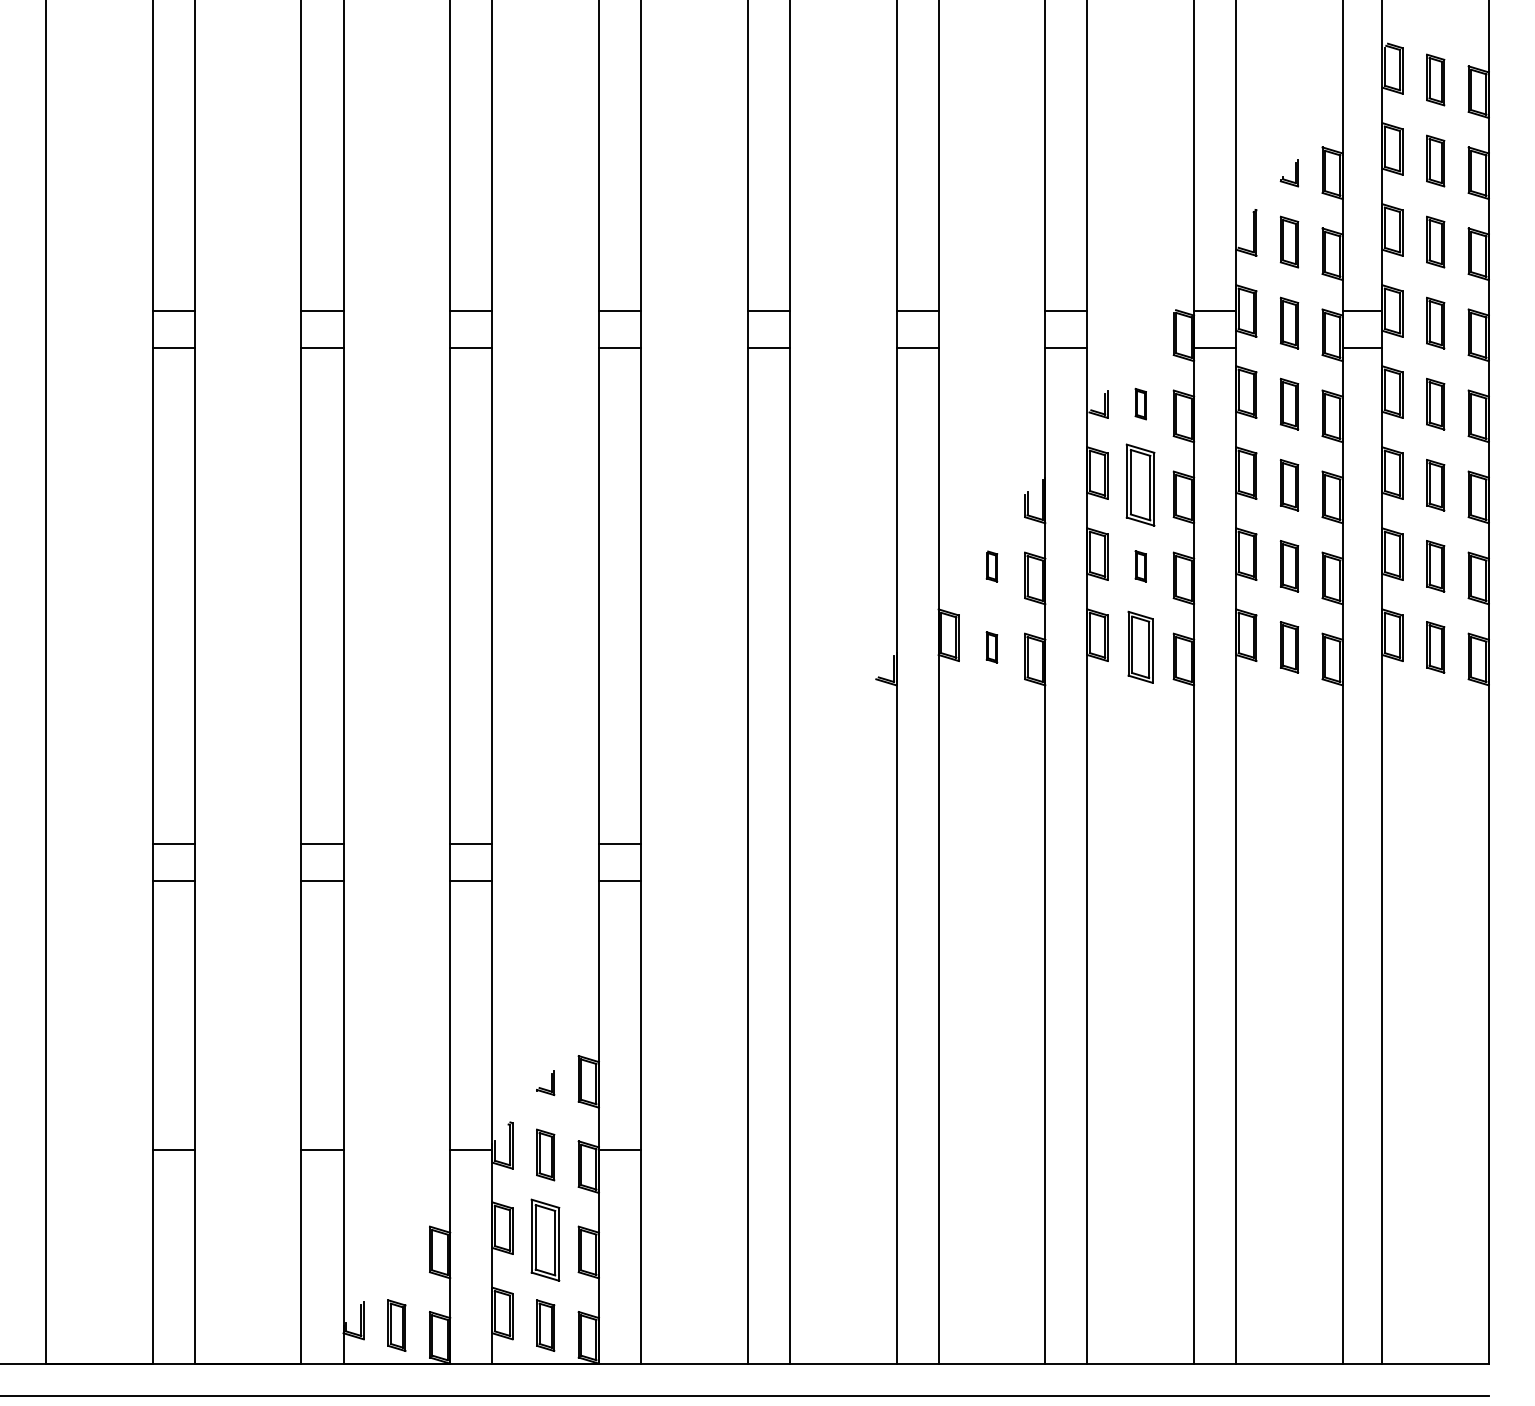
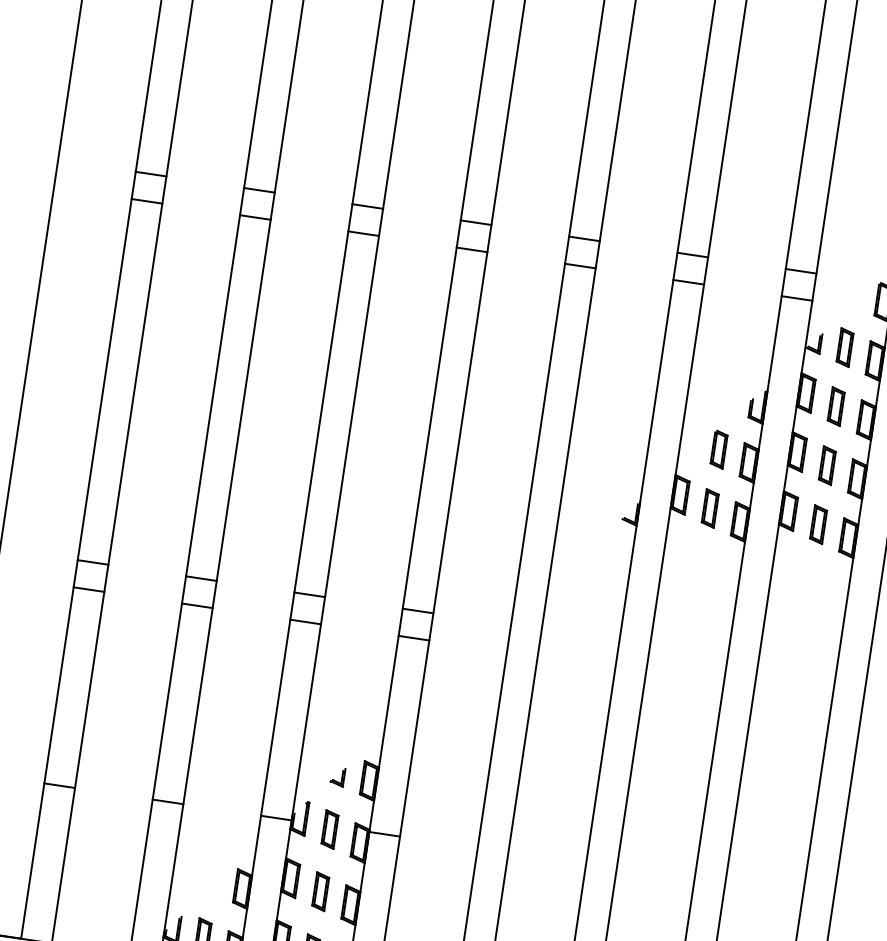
part: (1140, 403) -> (844, 347), size x1.67
part: (1140, 485) -> (836, 406), size x0.62
part: (991, 566) -> (718, 449), size x1.67
part: (1140, 566) -> (827, 465), size x1.67
part: (991, 647) -> (709, 508), size x1.67
part: (1140, 647) -> (818, 524), size x0.71
part: (545, 1240) -> (320, 891), size x0.62

